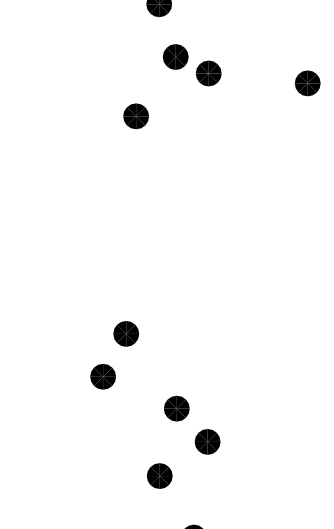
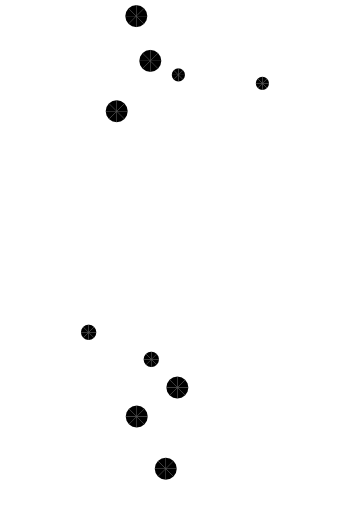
part: (208, 73) -> (178, 74), size x0.6
part: (307, 83) -> (262, 83), size x0.6
part: (126, 333) -> (108, 295), removed
part: (102, 377) -> (88, 332), size x0.7
part: (177, 408) -> (151, 359), size x0.7

